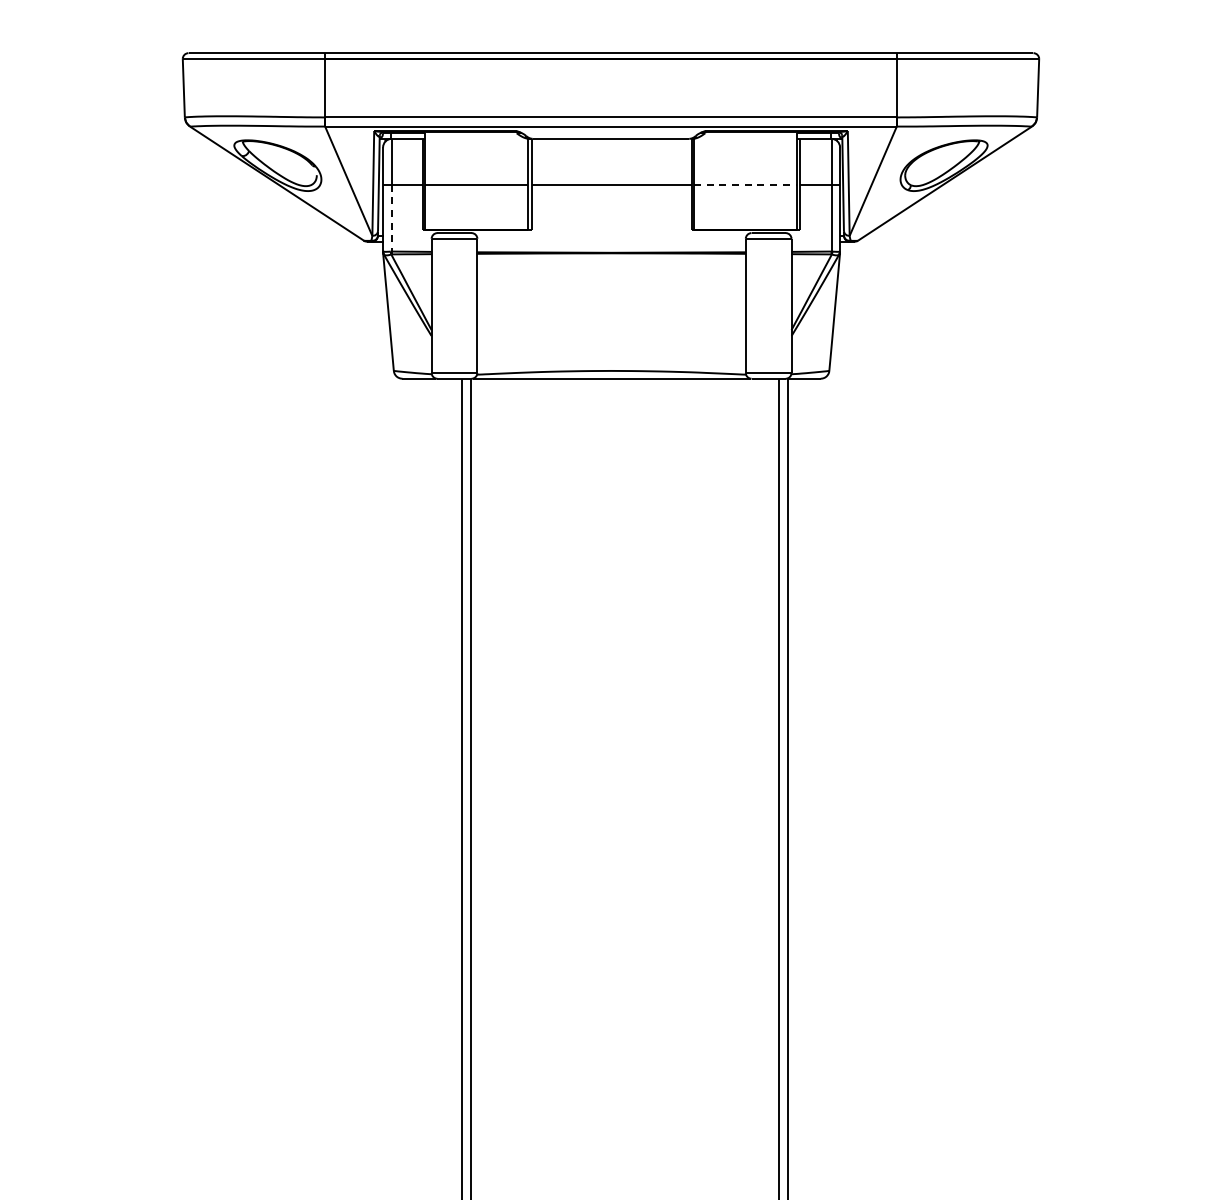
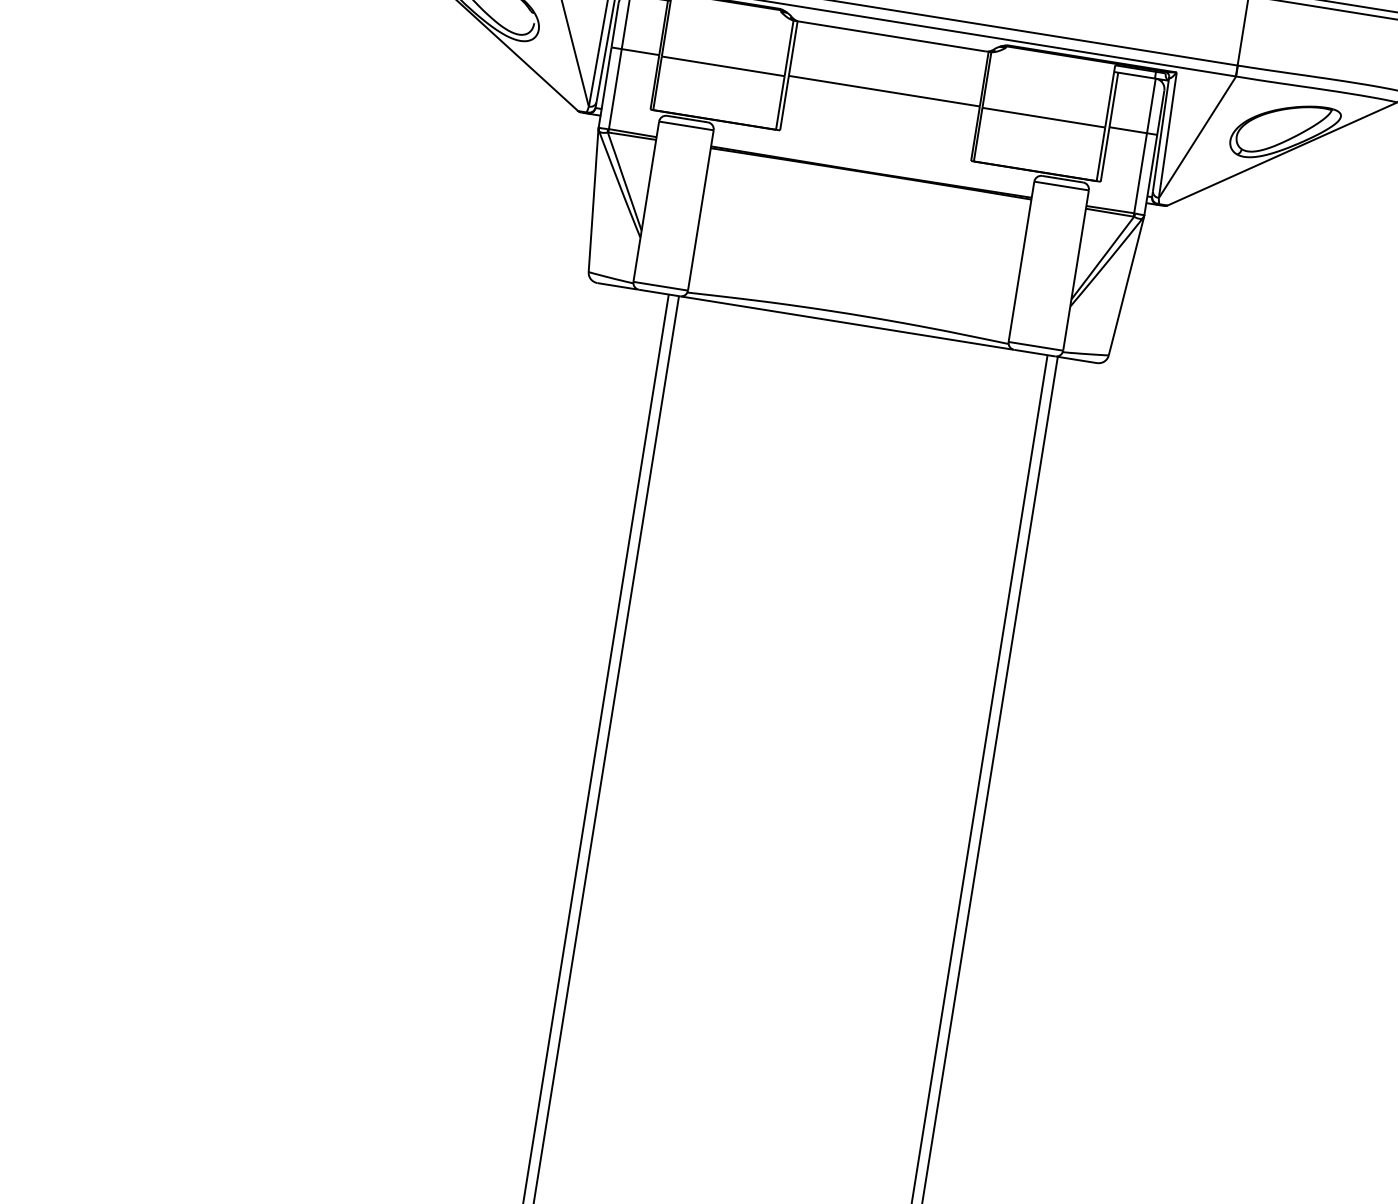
line: (745, 185) -> (1044, 117), dashed -> solid
line: (391, 218) -> (615, 89), dashed -> solid

